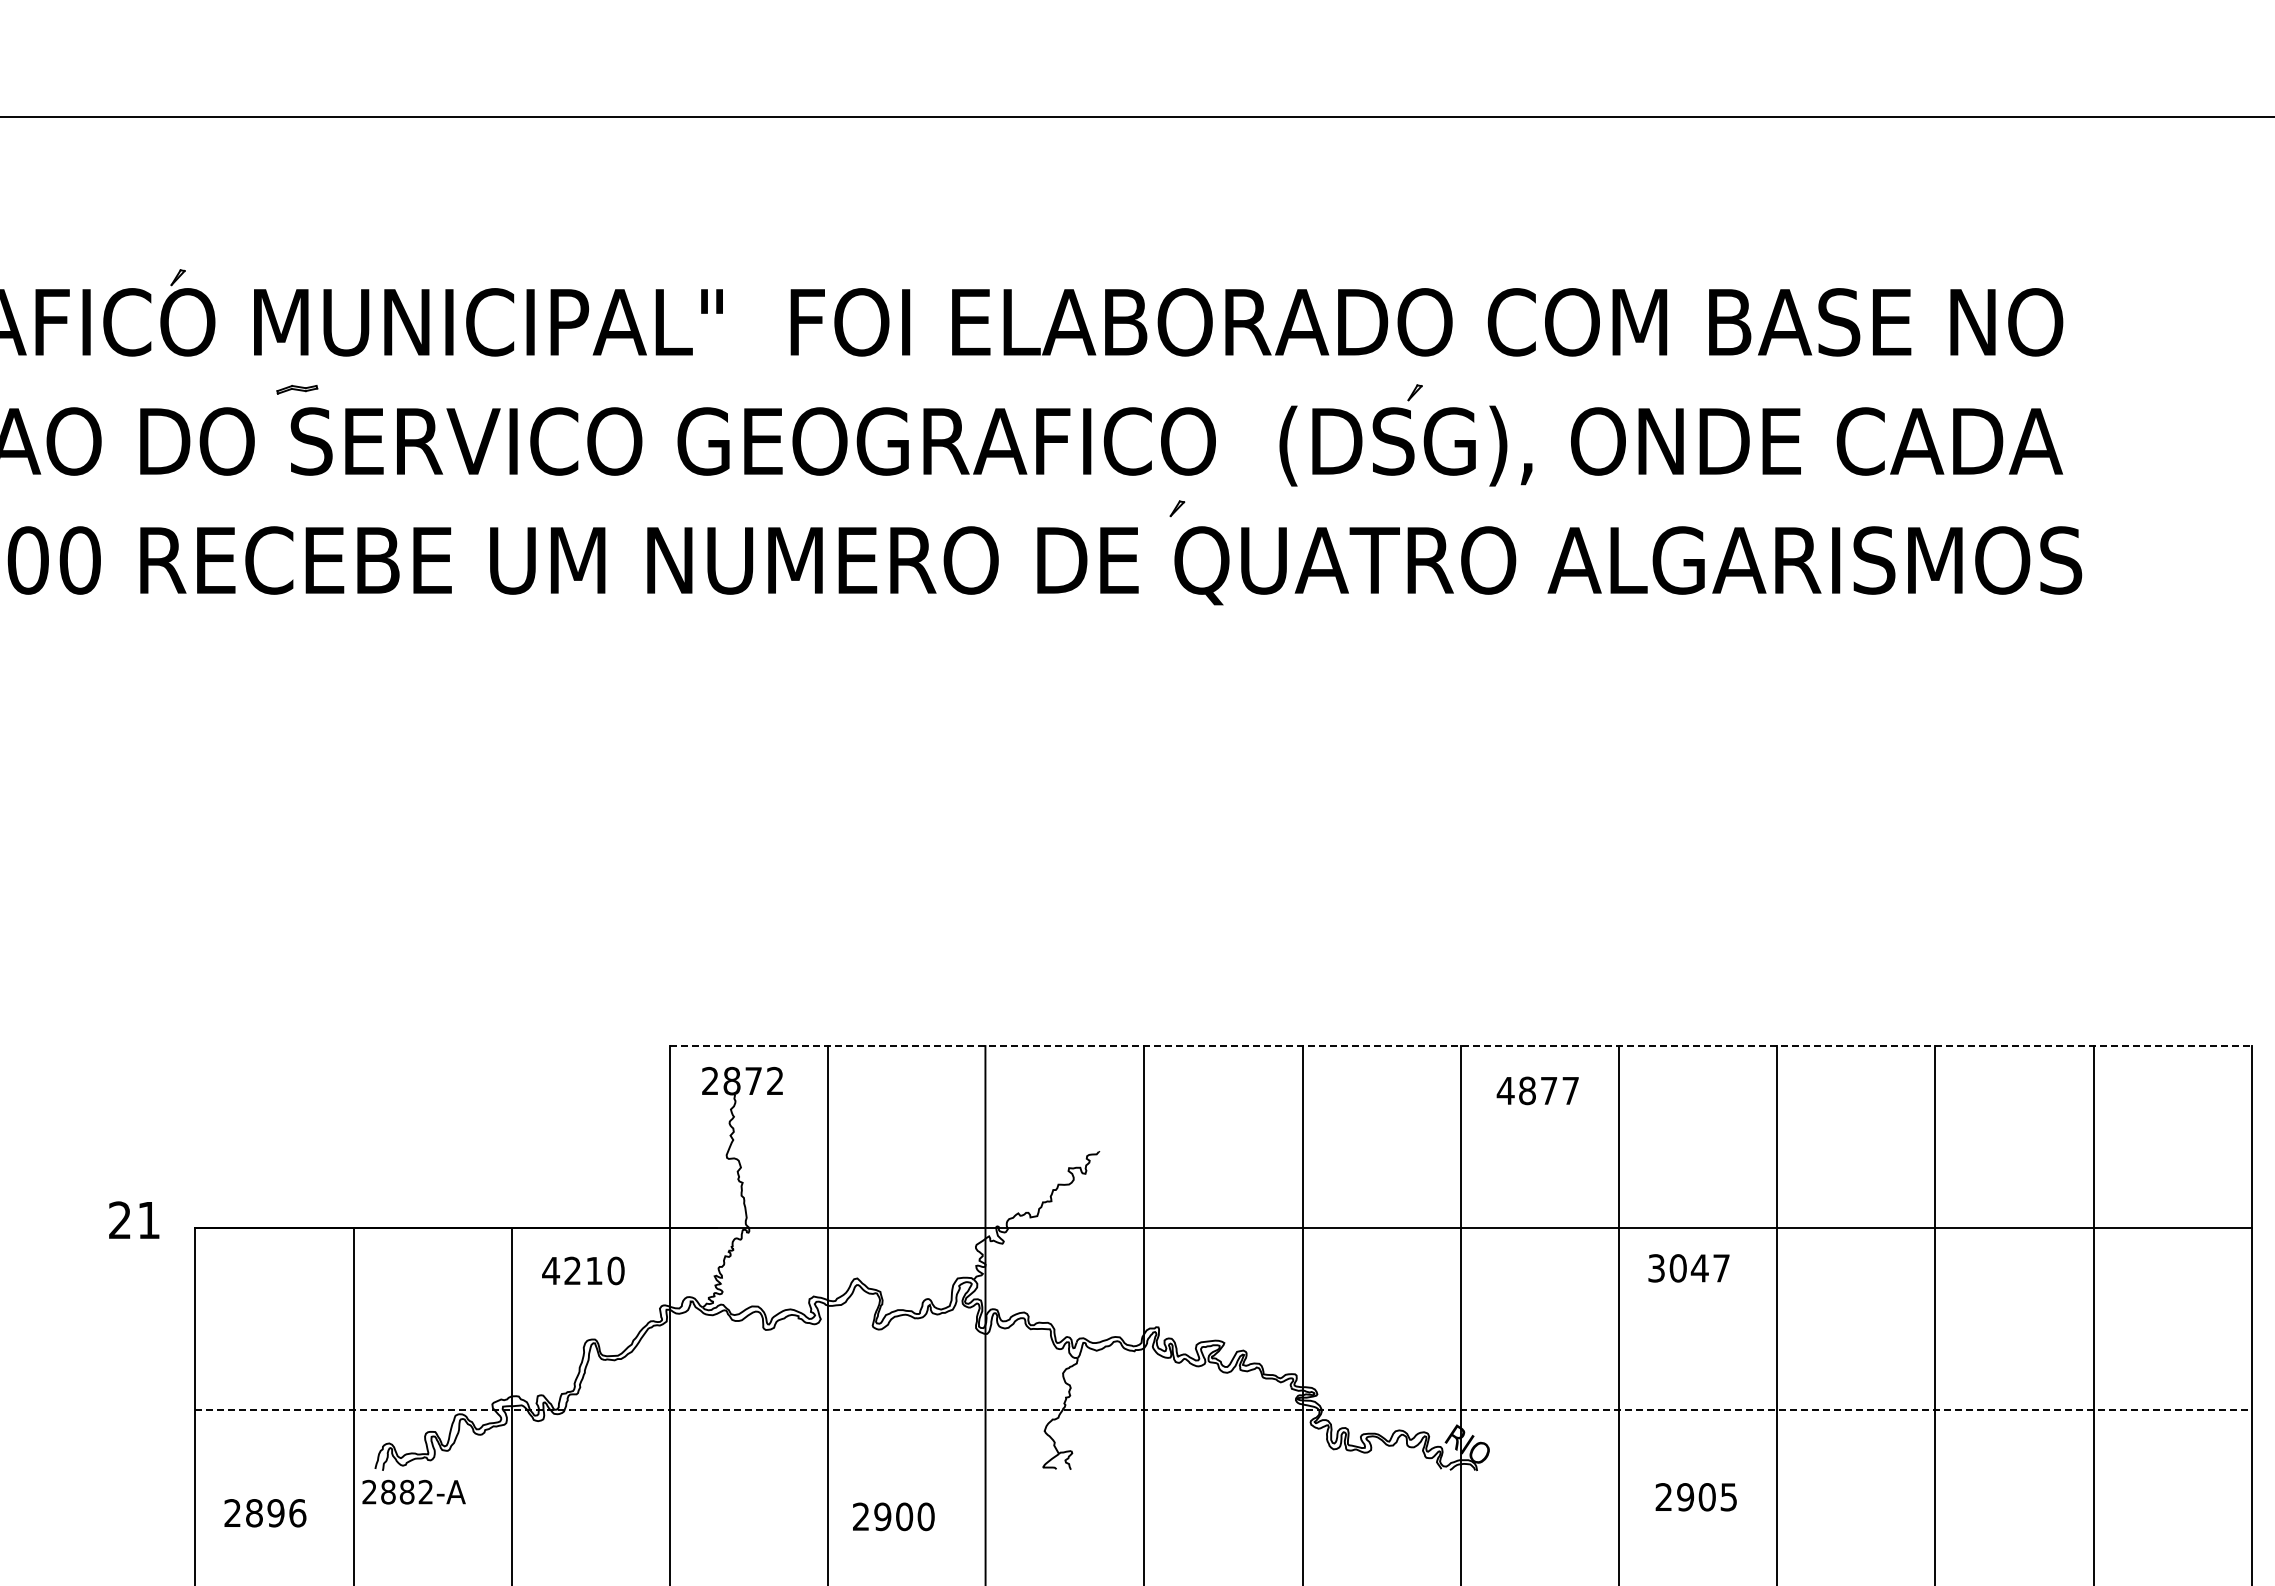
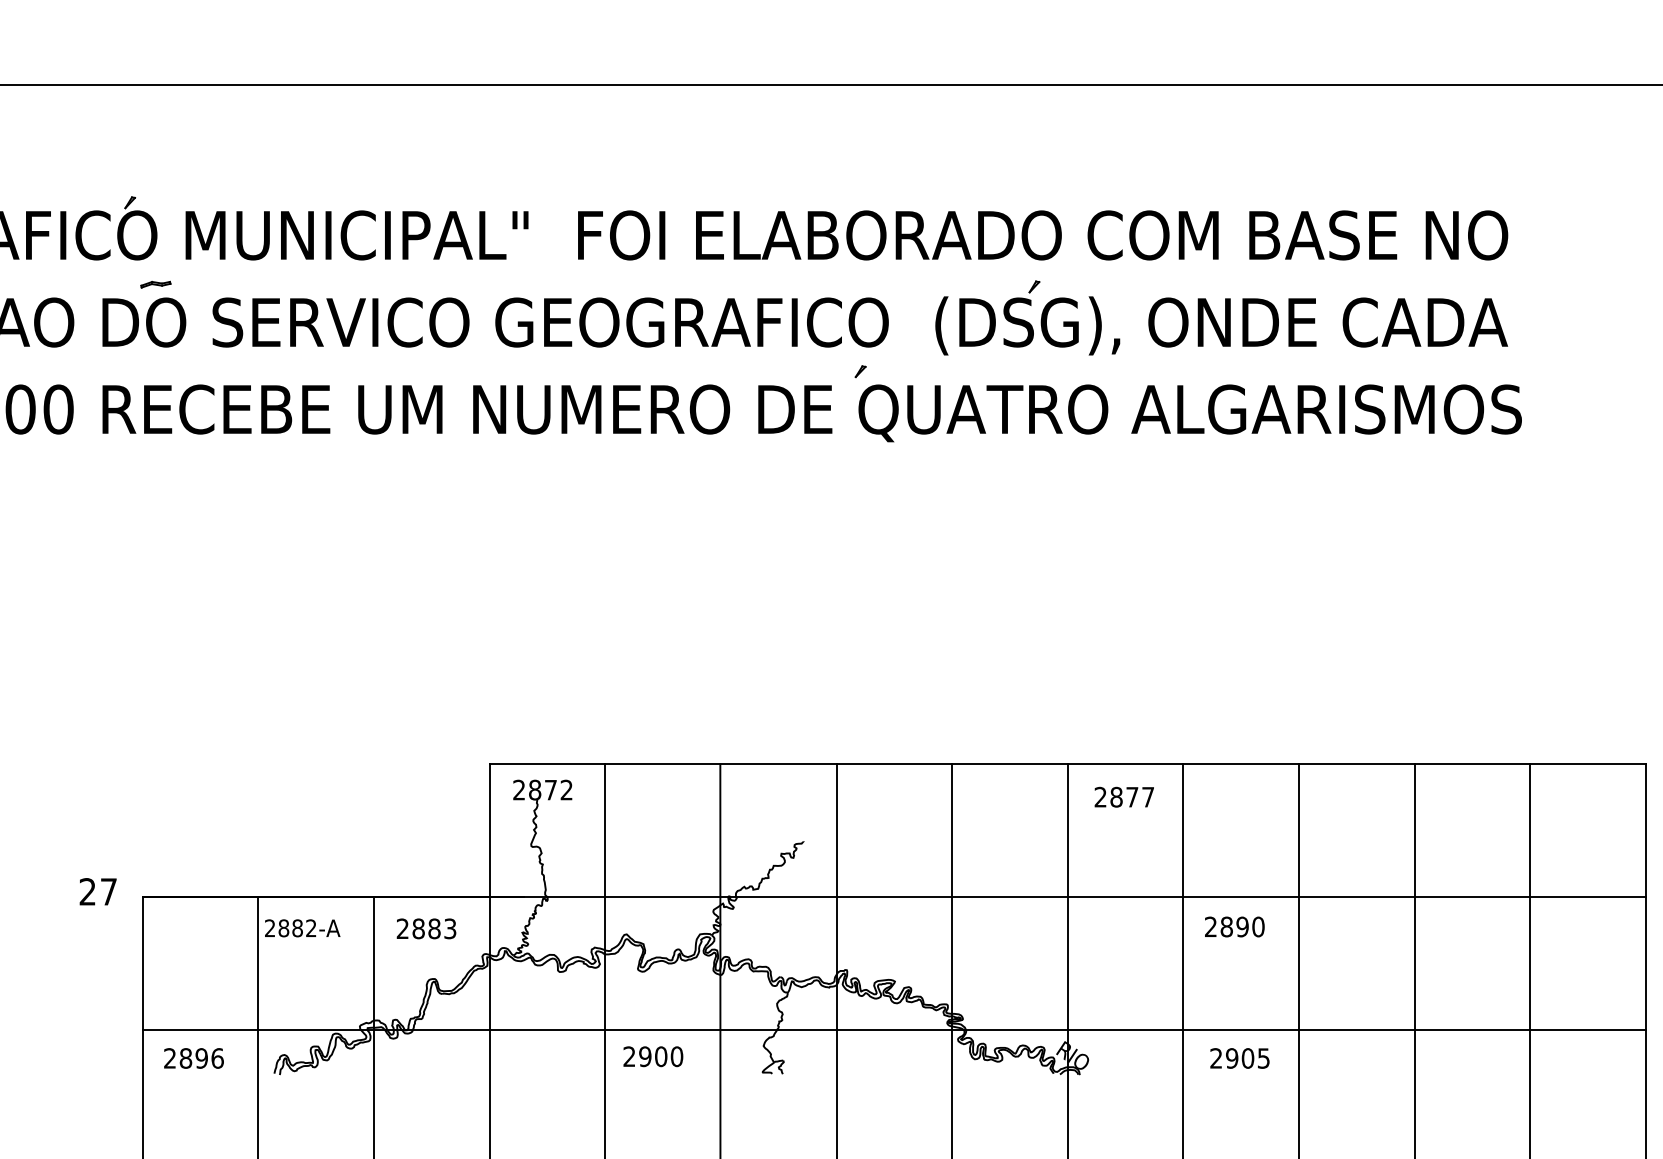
part: (297, 389) -> (156, 284), moved
line: (1460, 1046) -> (1067, 764), dashed -> solid
text: (1505, 1090) -> (1100, 796), 4877 -> 2877
text: (148, 1220) -> (108, 892), 21 -> 27
text: (1689, 1268) -> (1235, 927), 3047 -> 2890
text: (583, 1270) -> (426, 928), 4210 -> 2883
line: (1224, 1409) -> (895, 1030), dashed -> solid
text: (413, 1491) -> (302, 927), moved
text: (1695, 1497) -> (1239, 1058), moved
text: (265, 1513) -> (194, 1058), moved
text: (893, 1516) -> (653, 1056), moved

